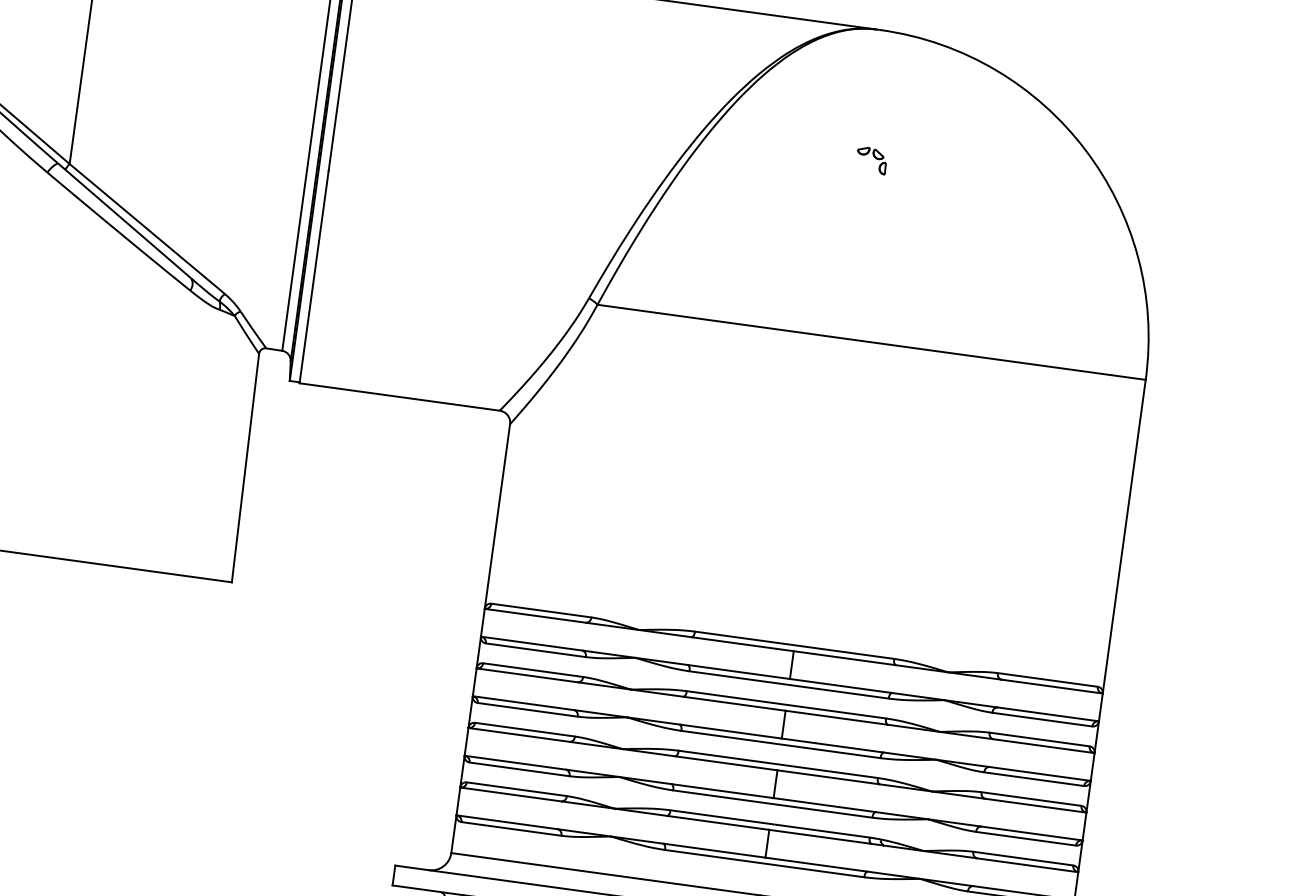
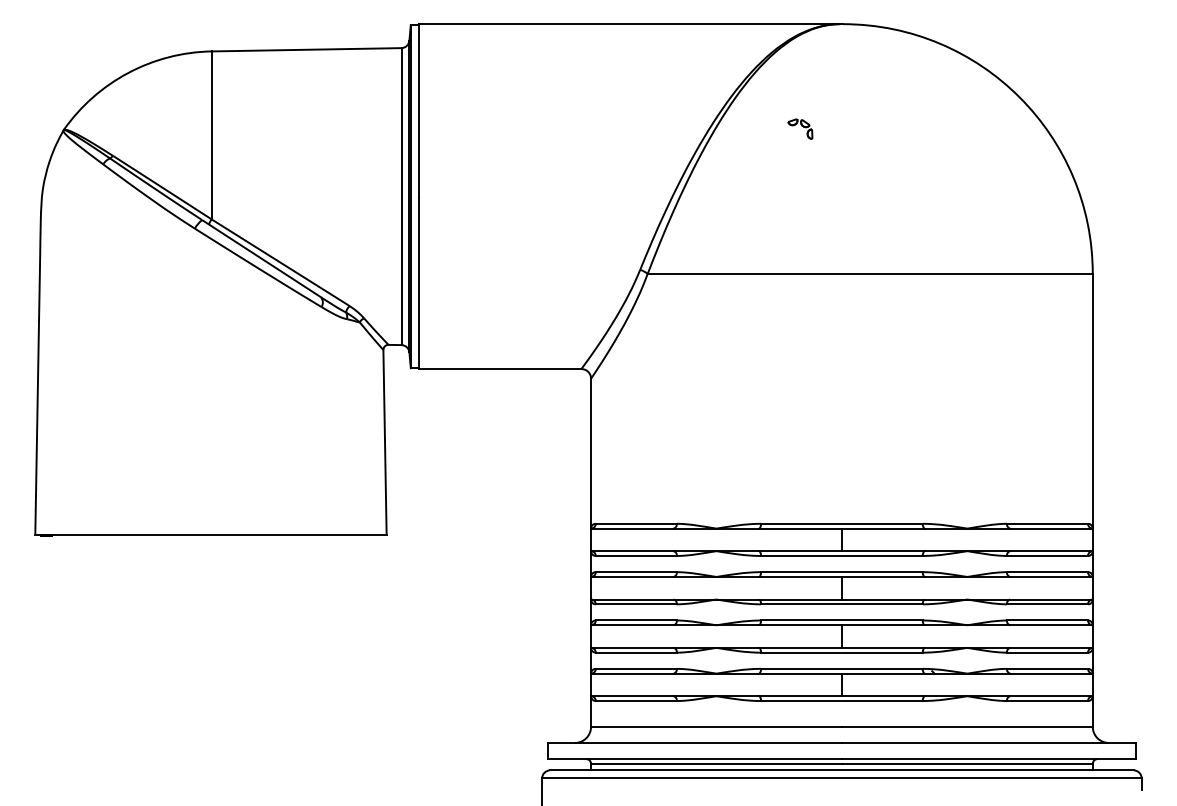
part: (871, 159) -> (800, 128), moved

